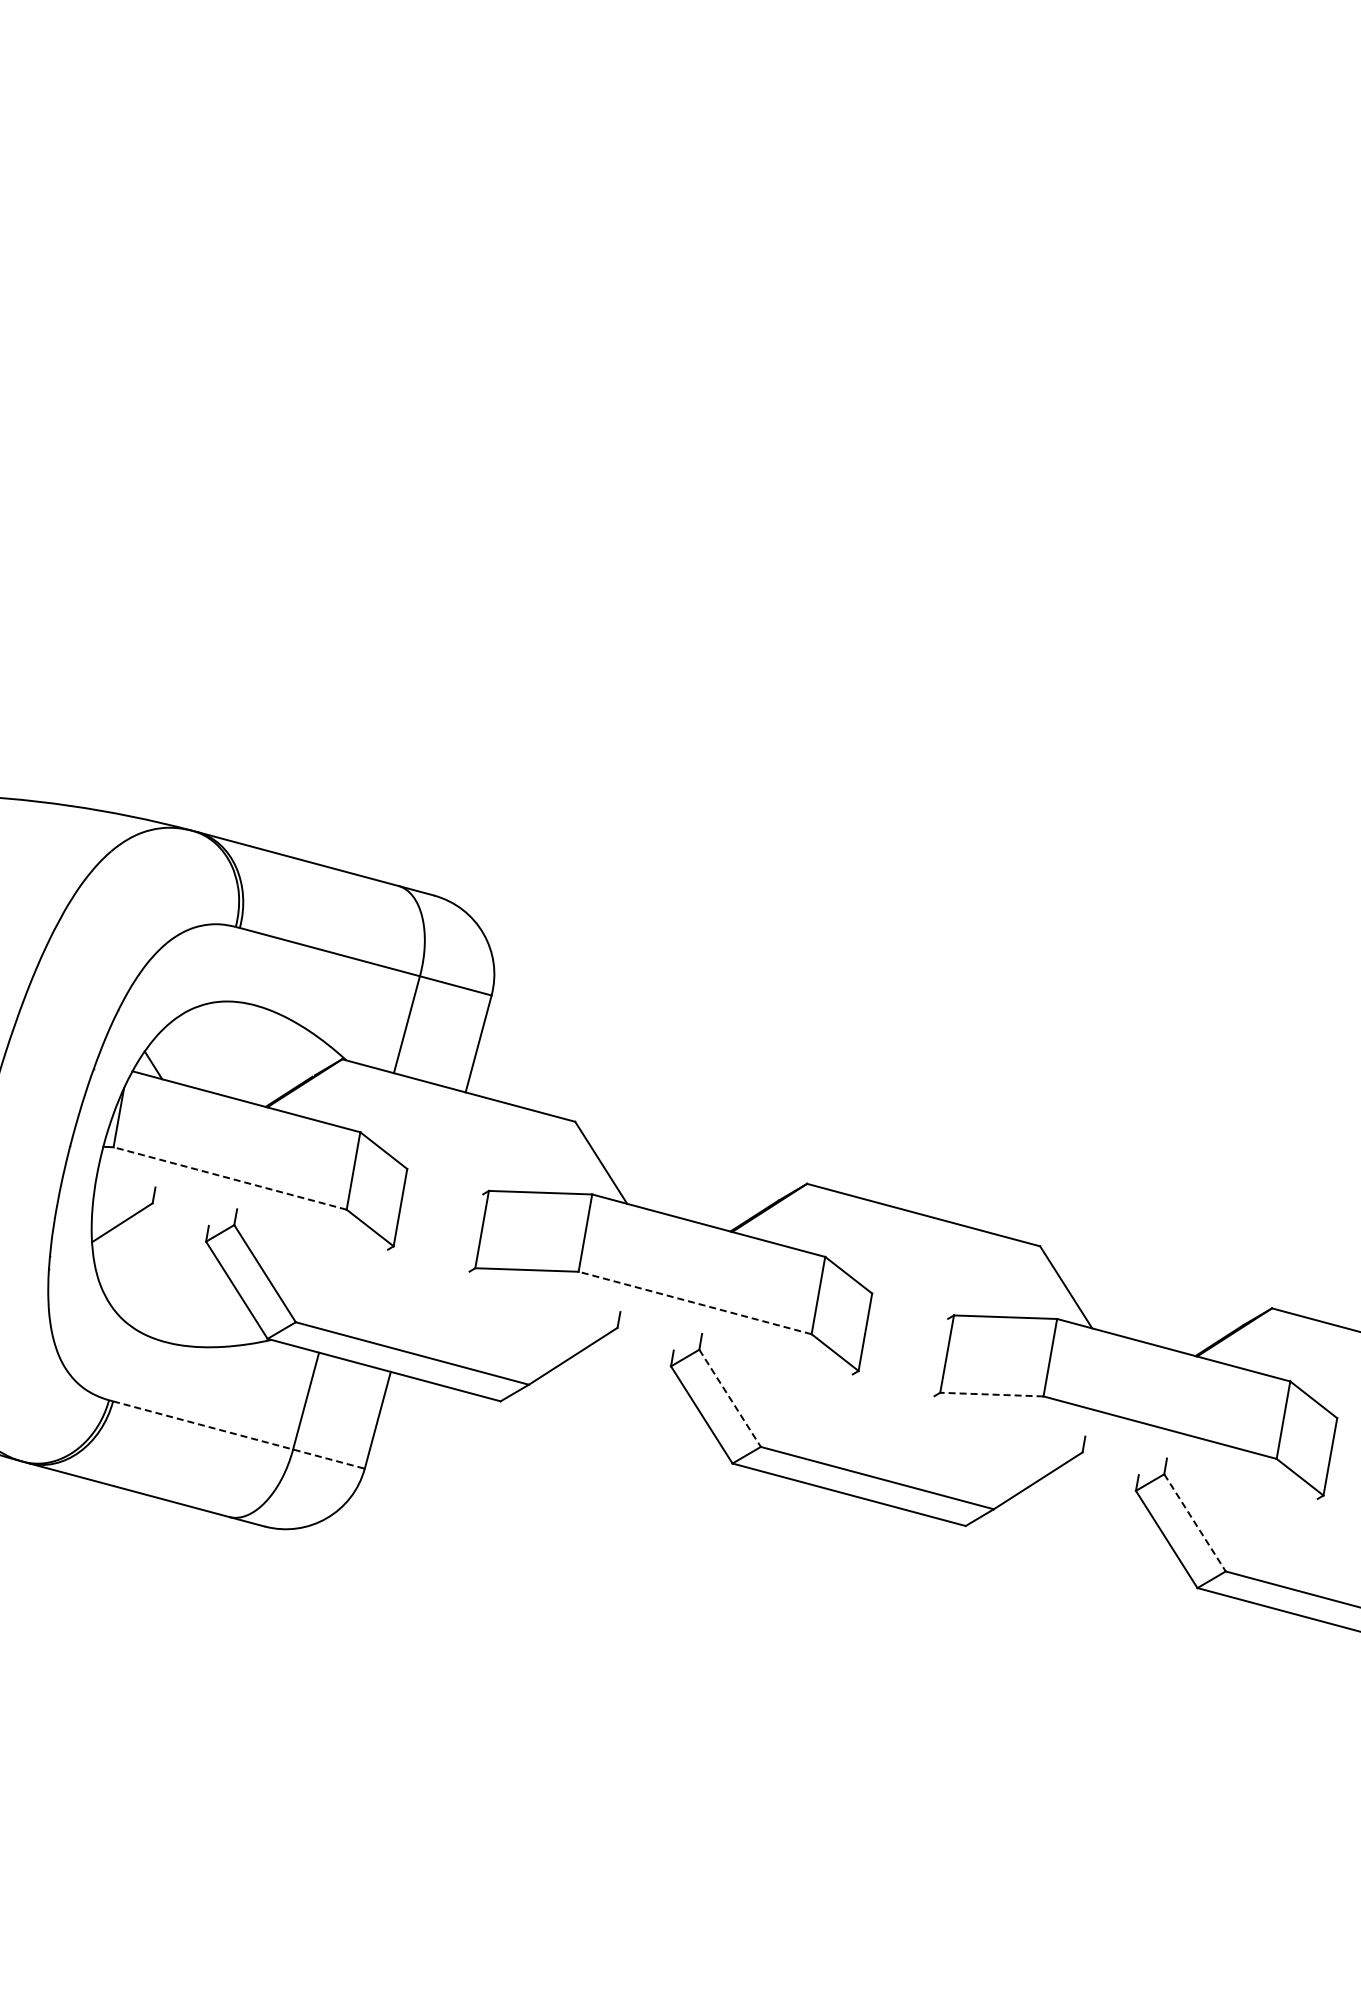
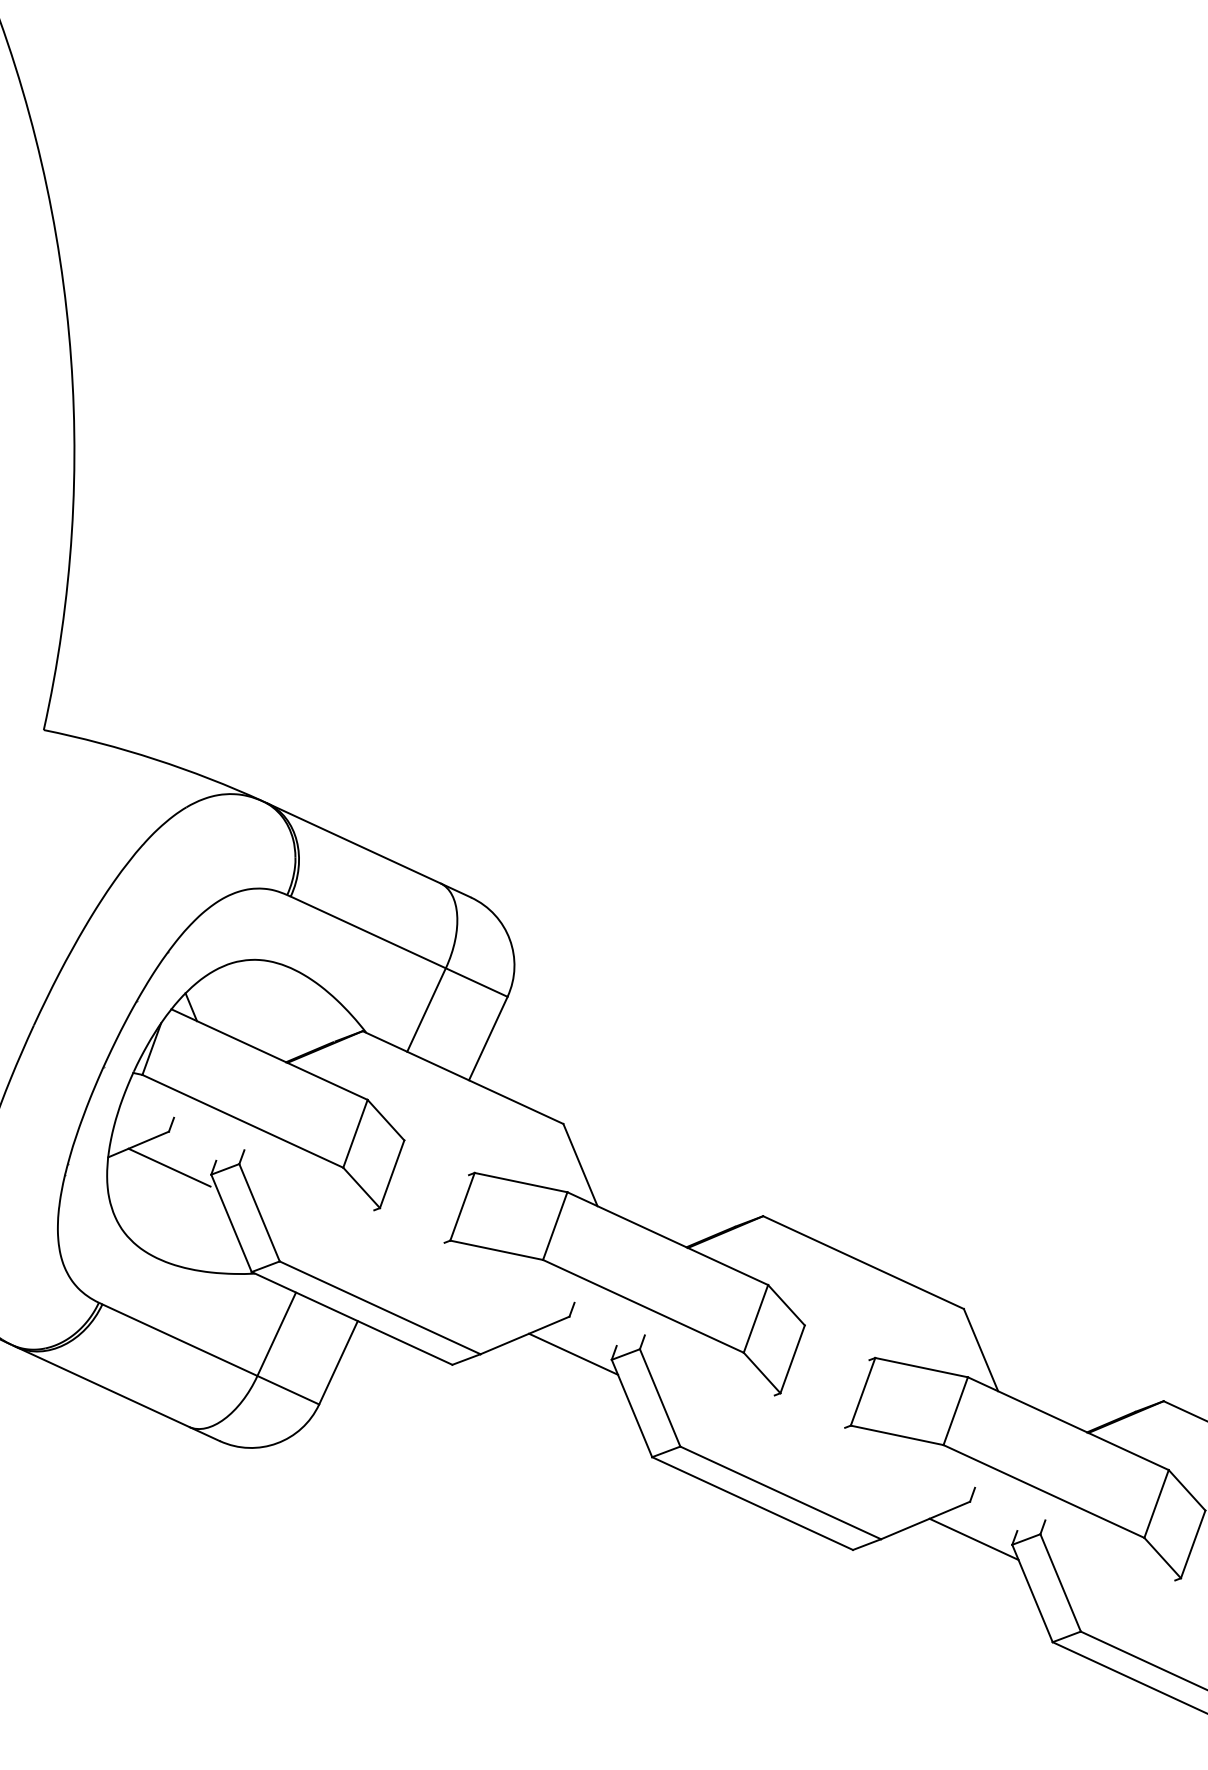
line: (230, 1178) -> (243, 1121), dashed -> solid
line: (159, 1241) -> (169, 1167), added
line: (695, 1303) -> (643, 1306), dashed -> solid
line: (628, 1367) -> (573, 1354), added
line: (991, 1394) -> (896, 1435), dashed -> solid
line: (730, 1398) -> (660, 1398), dashed -> solid
line: (239, 1435) -> (211, 1354), dashed -> solid
line: (1093, 1492) -> (973, 1539), added
line: (1195, 1522) -> (1061, 1582), dashed -> solid

